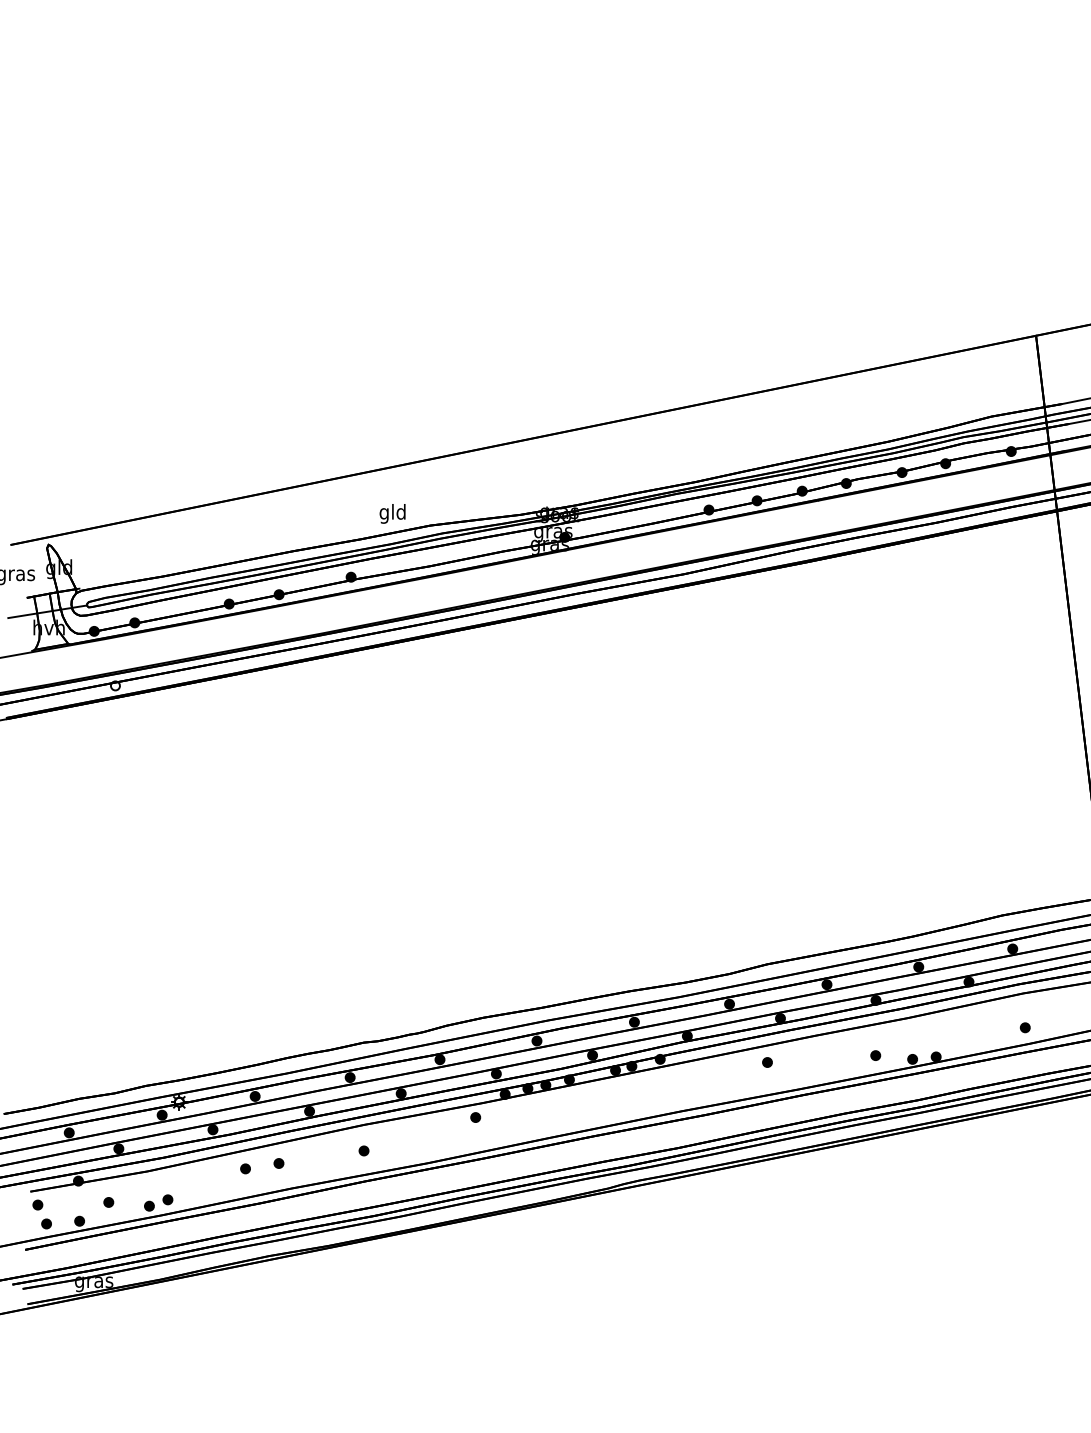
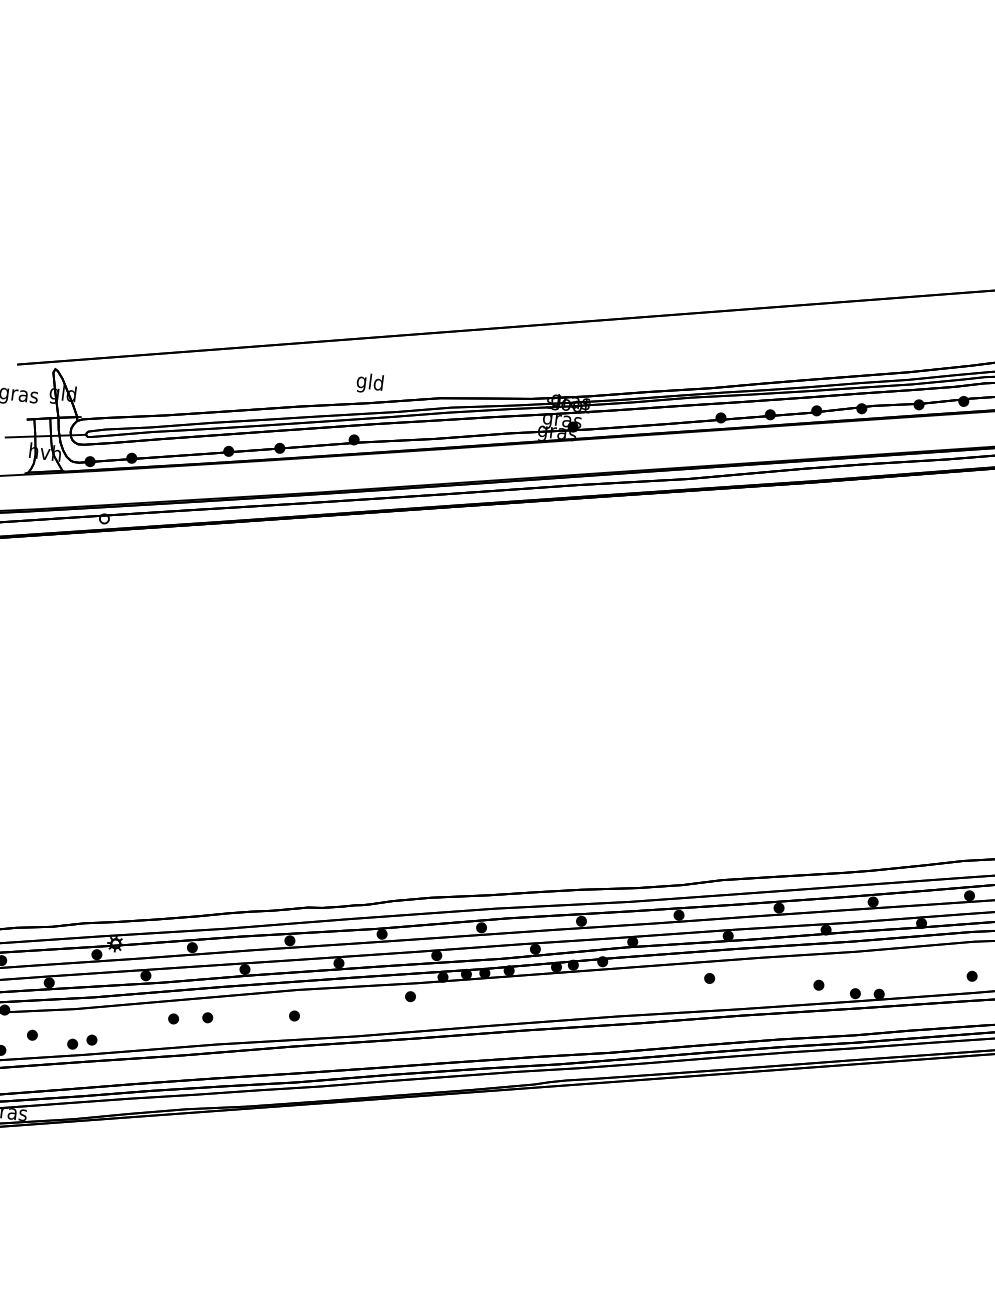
text: (392, 513) -> (369, 383), moved

